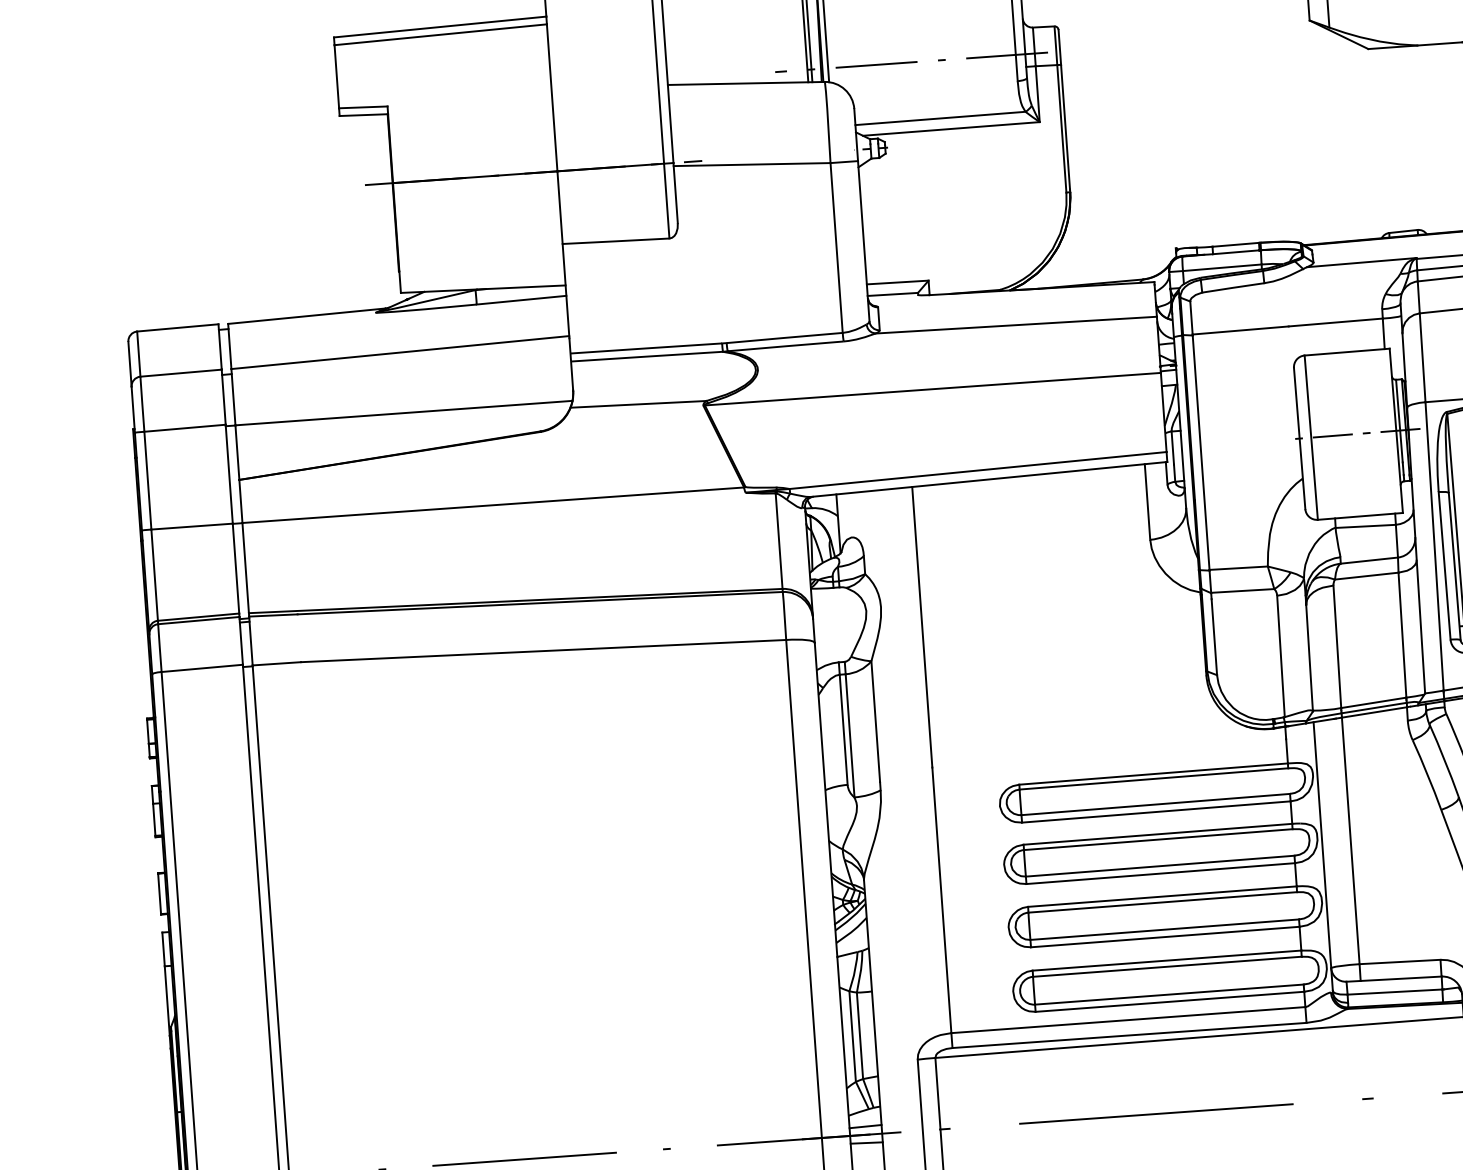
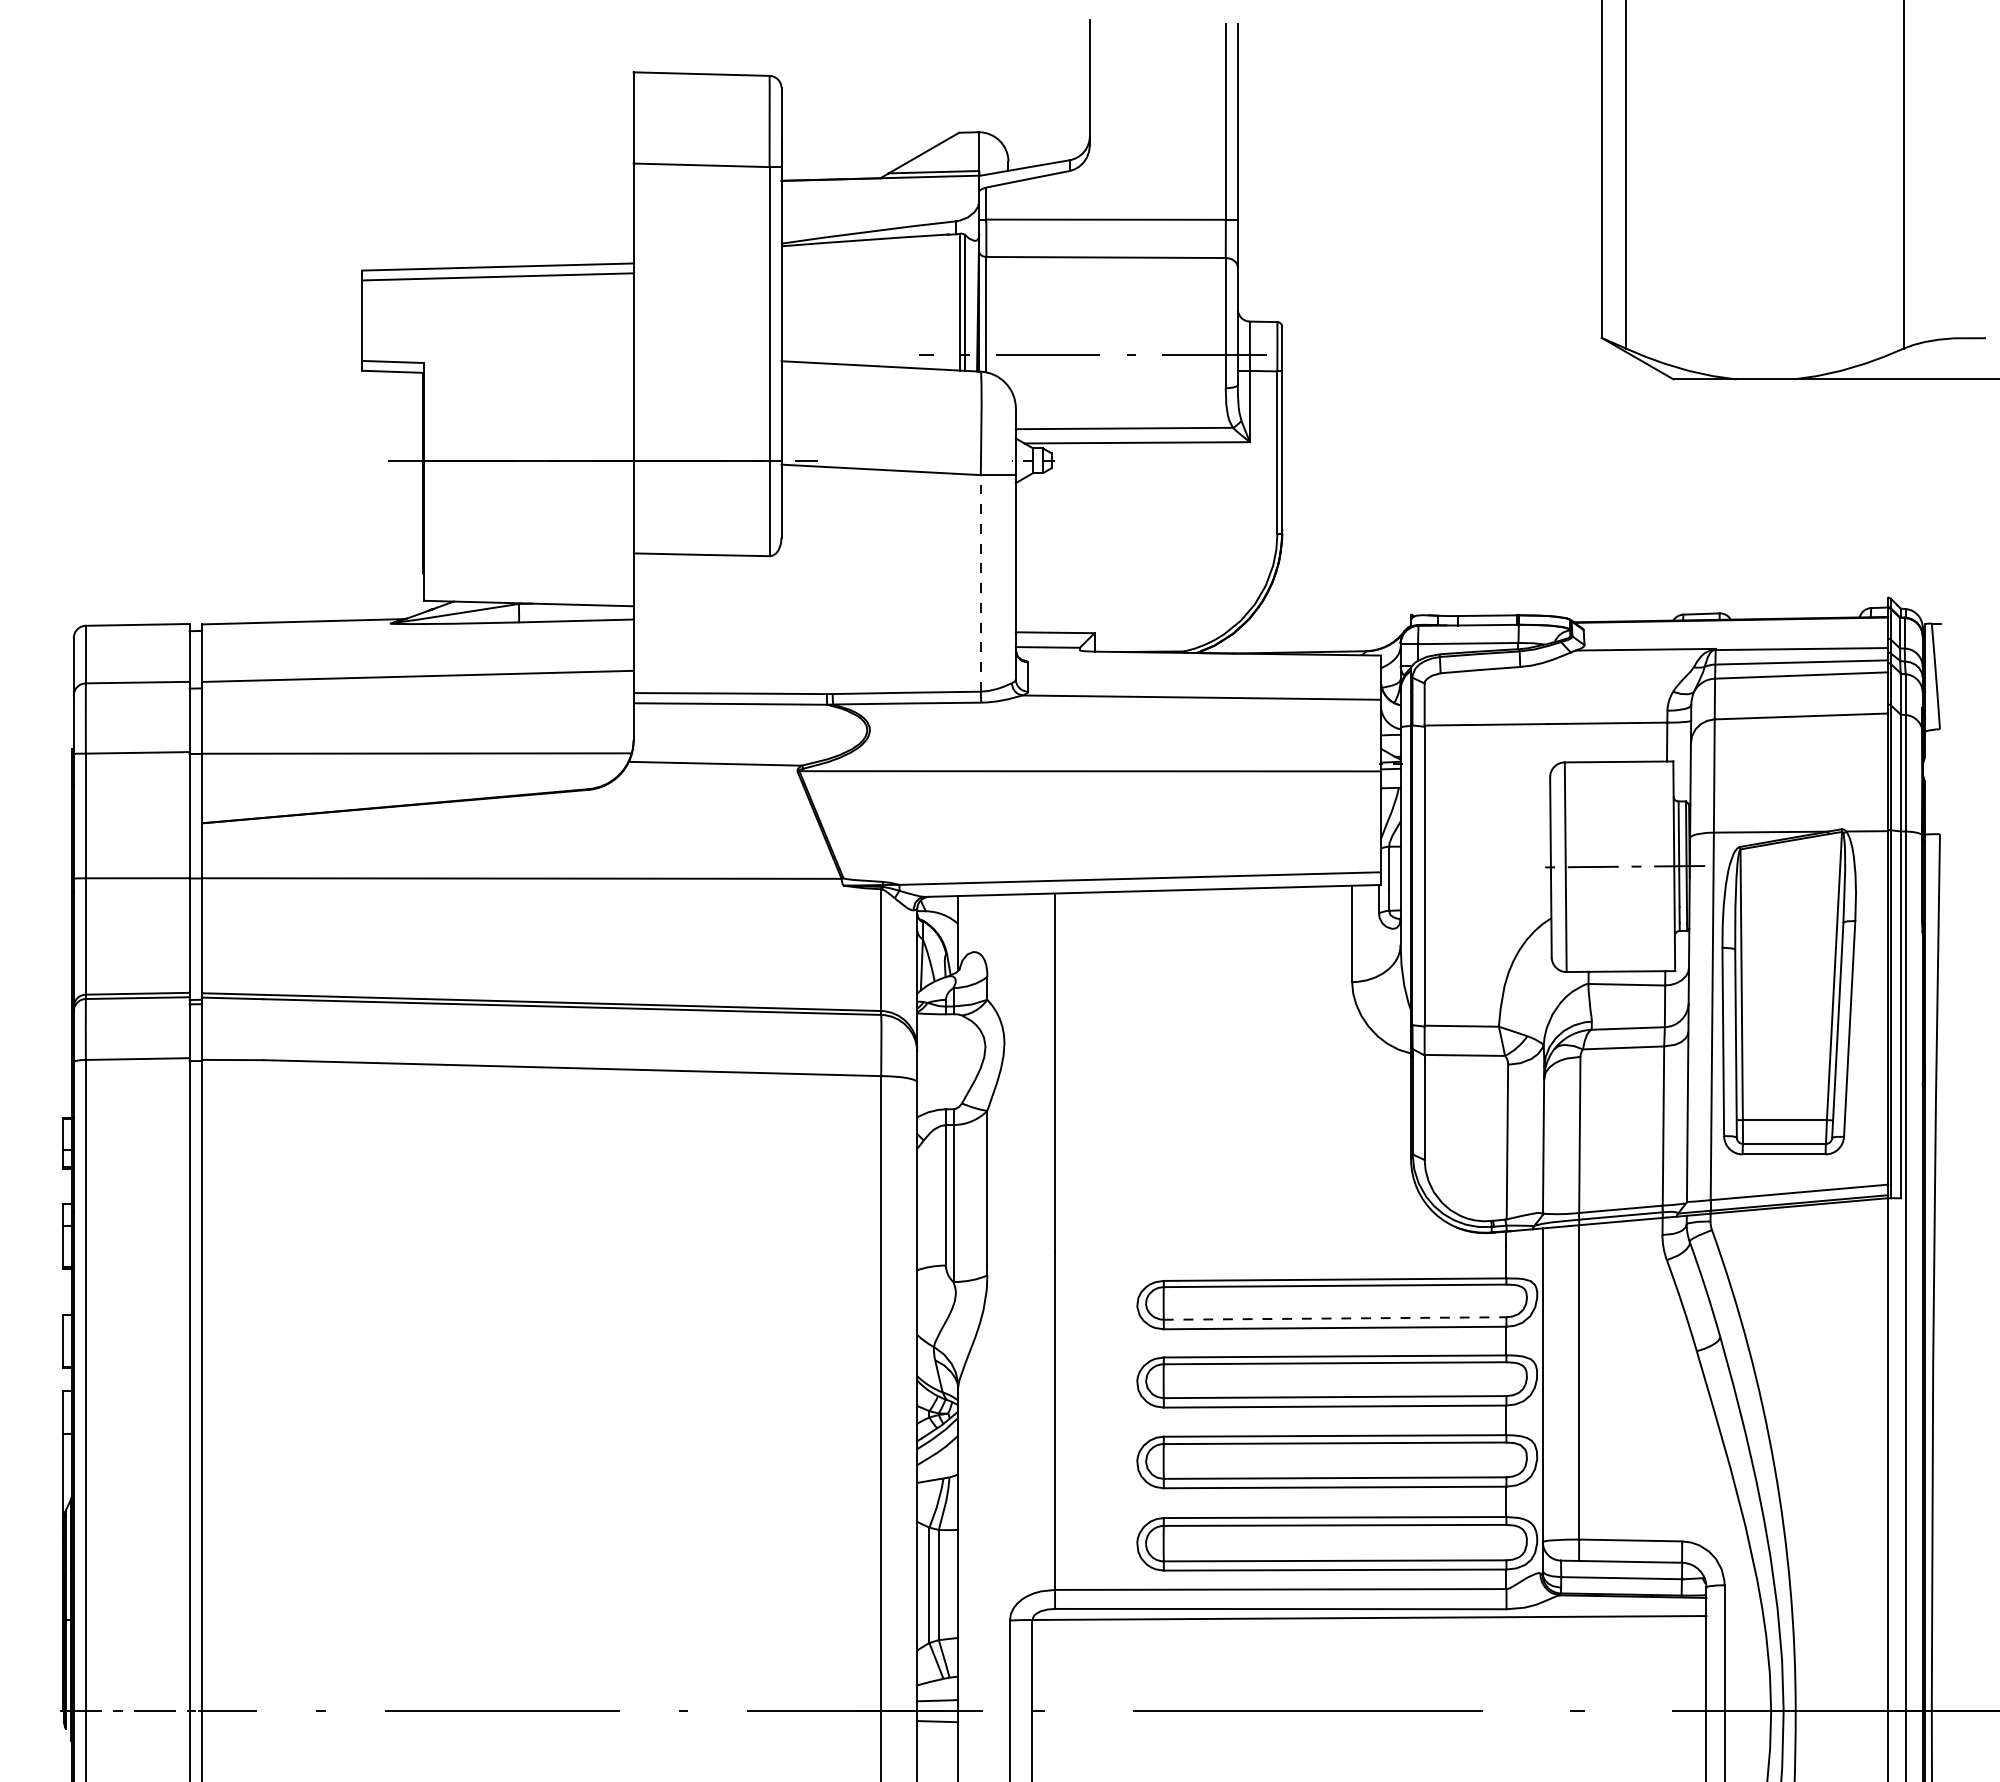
line: (836, 247) -> (980, 582), solid -> dashed
line: (1156, 804) -> (1335, 1318), solid -> dashed

